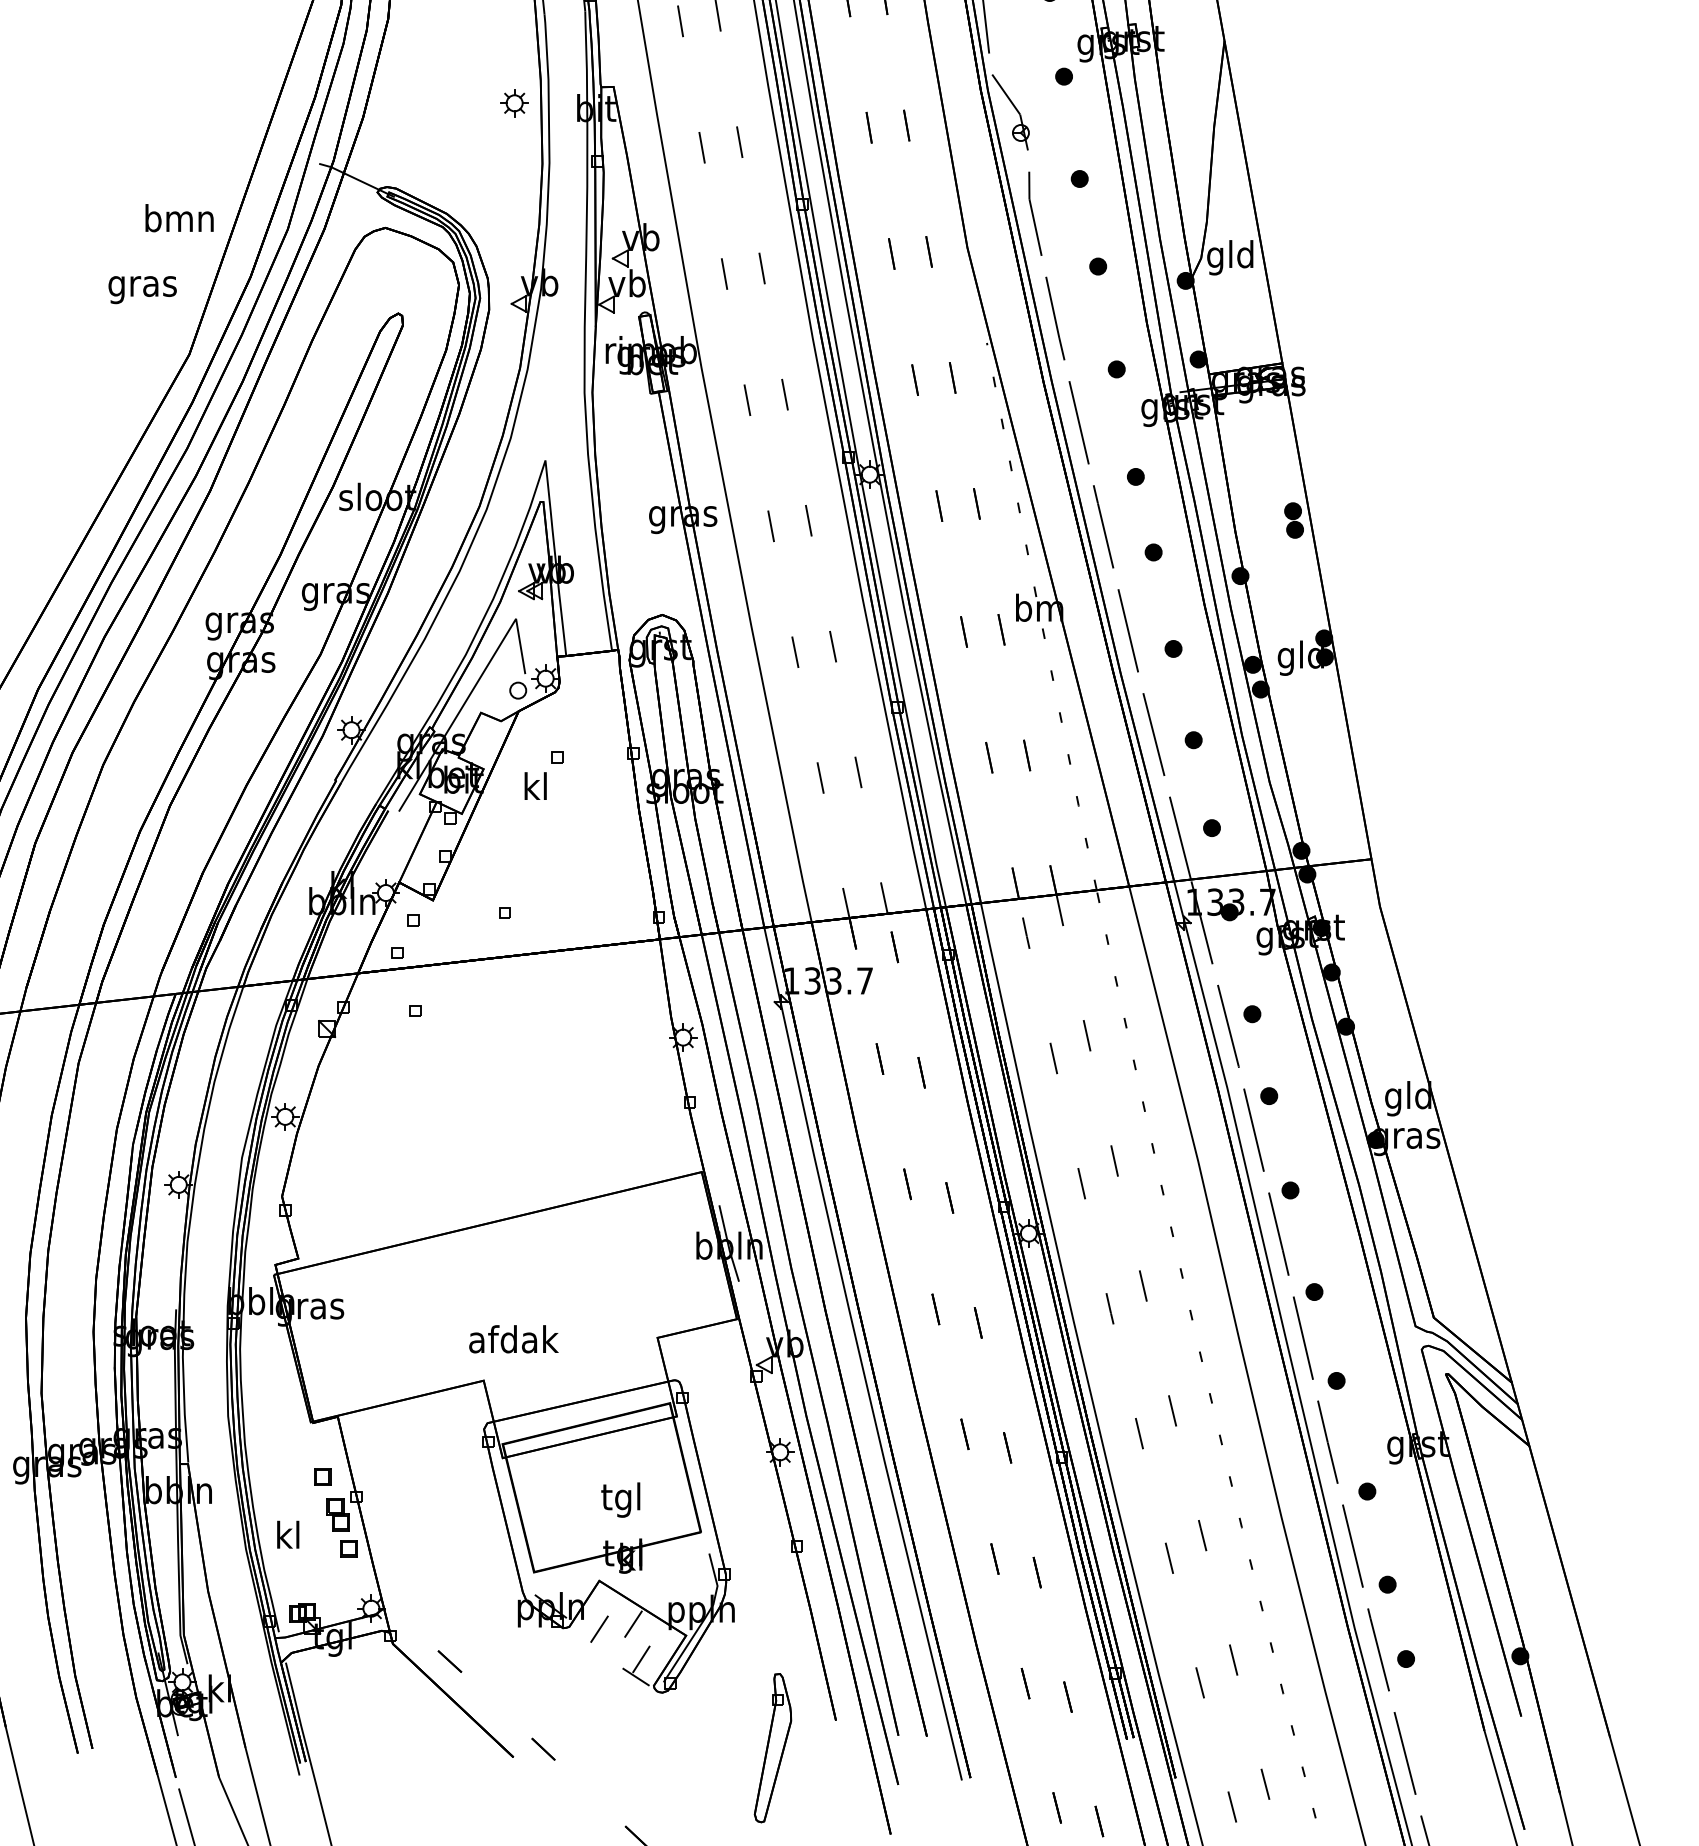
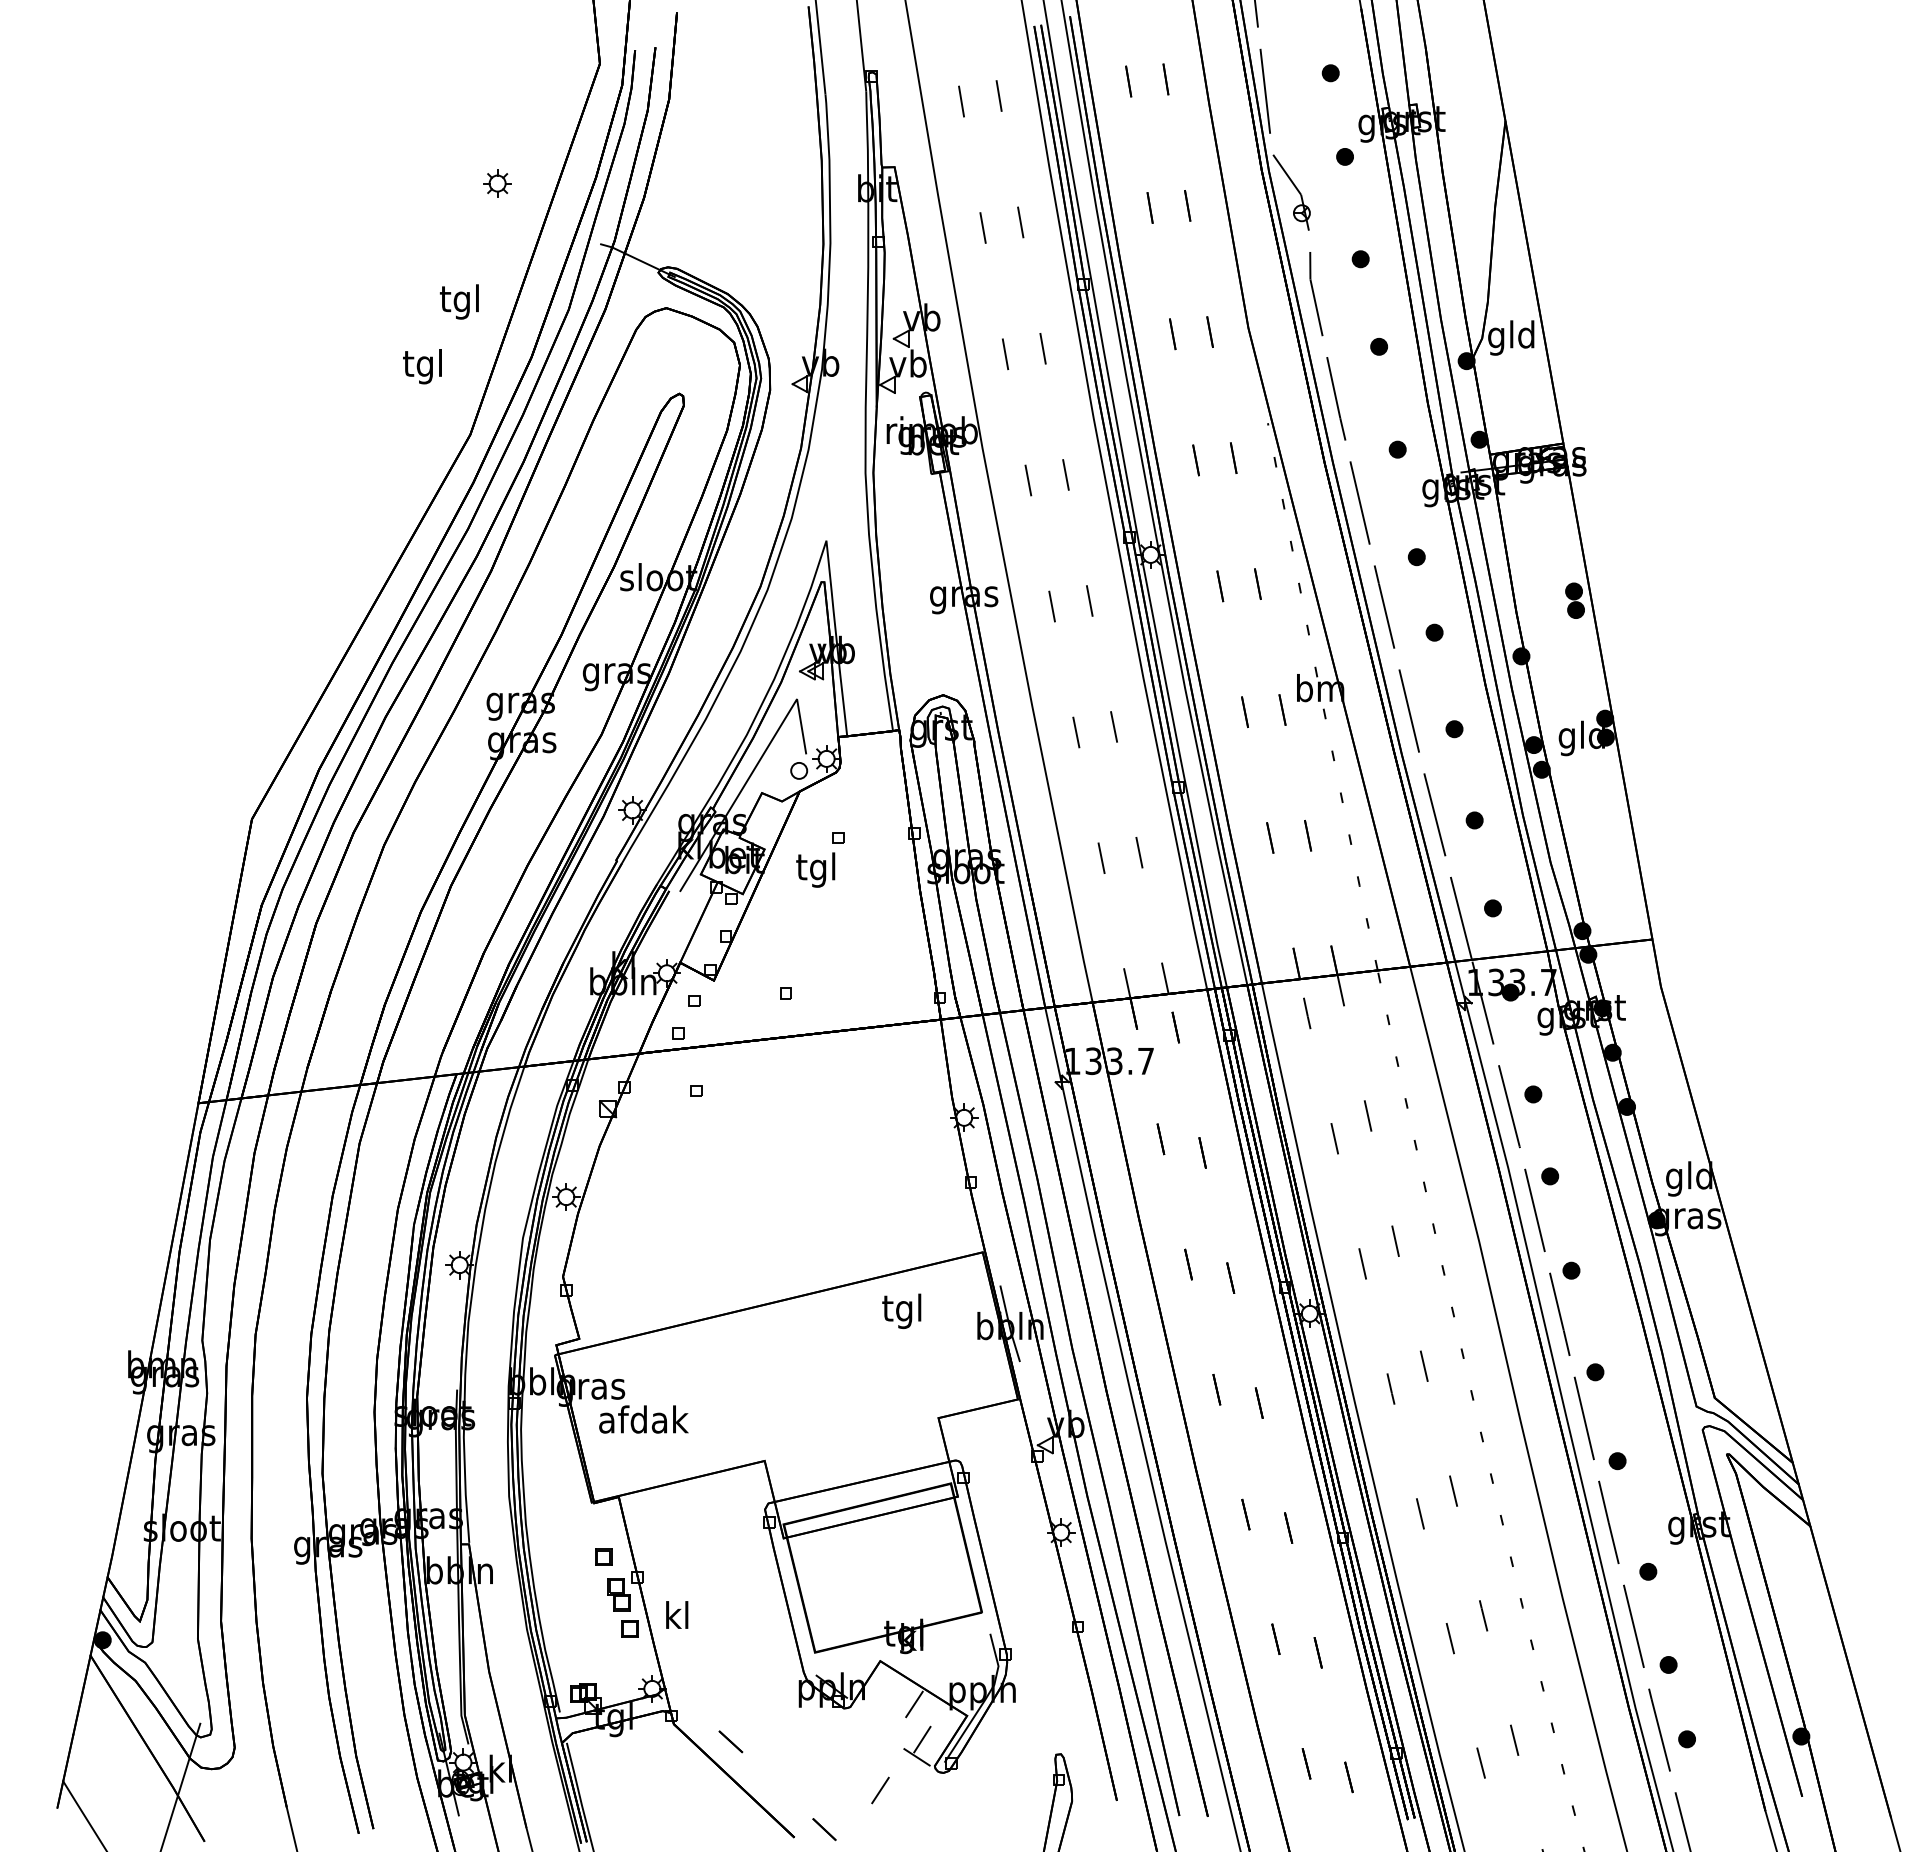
part: (514, 103) -> (497, 183), moved
text: (179, 221) -> (460, 301), bmn -> tgl
text: (142, 286) -> (423, 366), gras -> tgl
text: (534, 789) -> (815, 869), kl -> tgl
text: (513, 1339) -> (643, 1419), moved
text: (620, 1499) -> (901, 1310), moved
text: (288, 1534) -> (677, 1614), moved
line: (599, 1629) -> (880, 1790), moved

